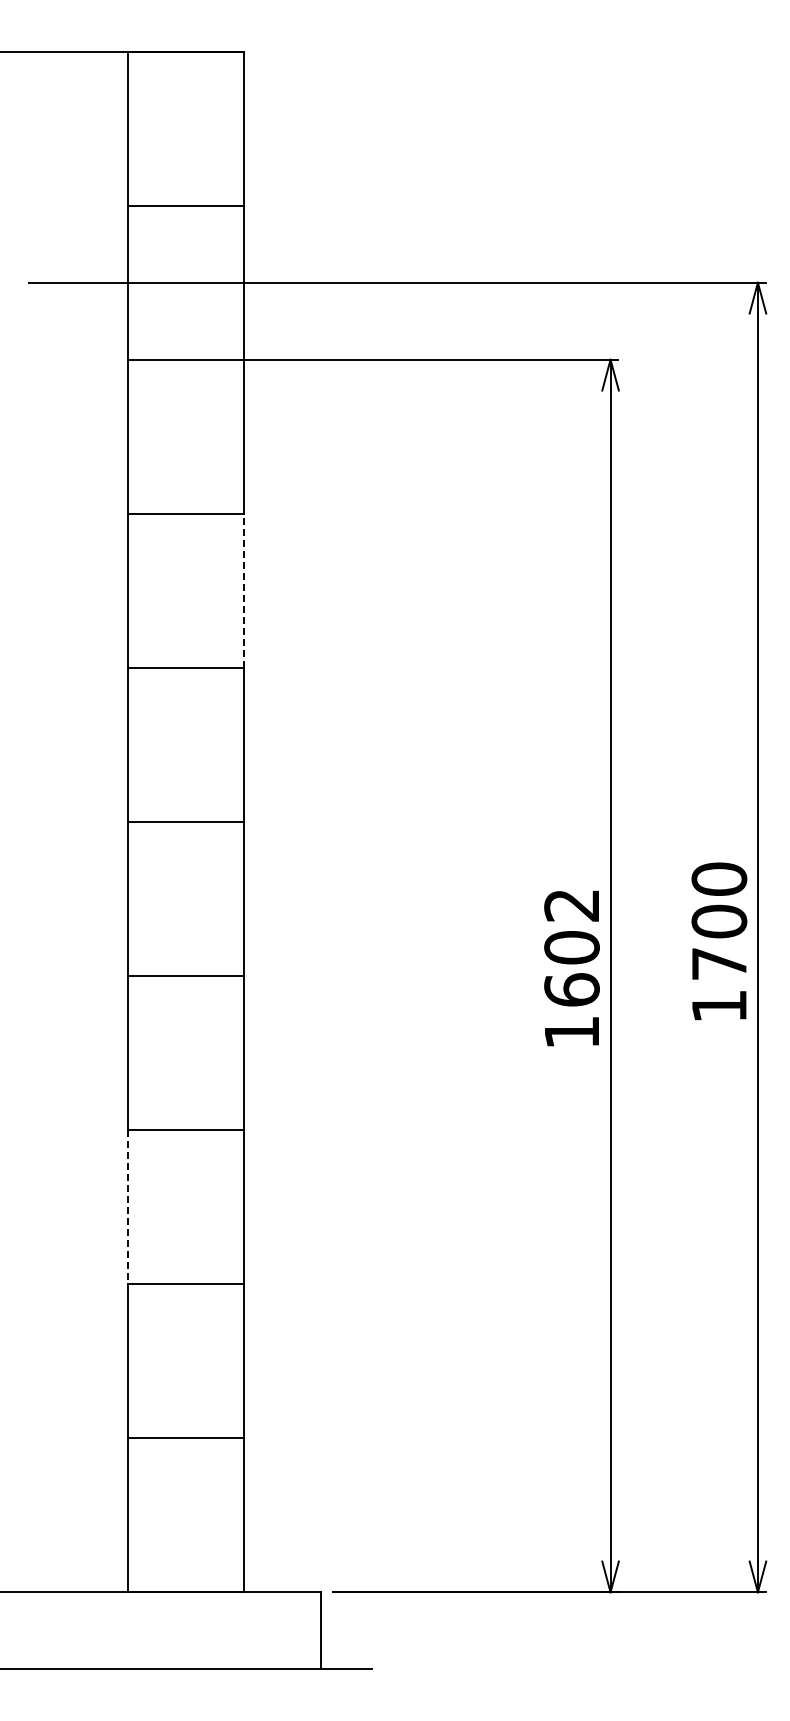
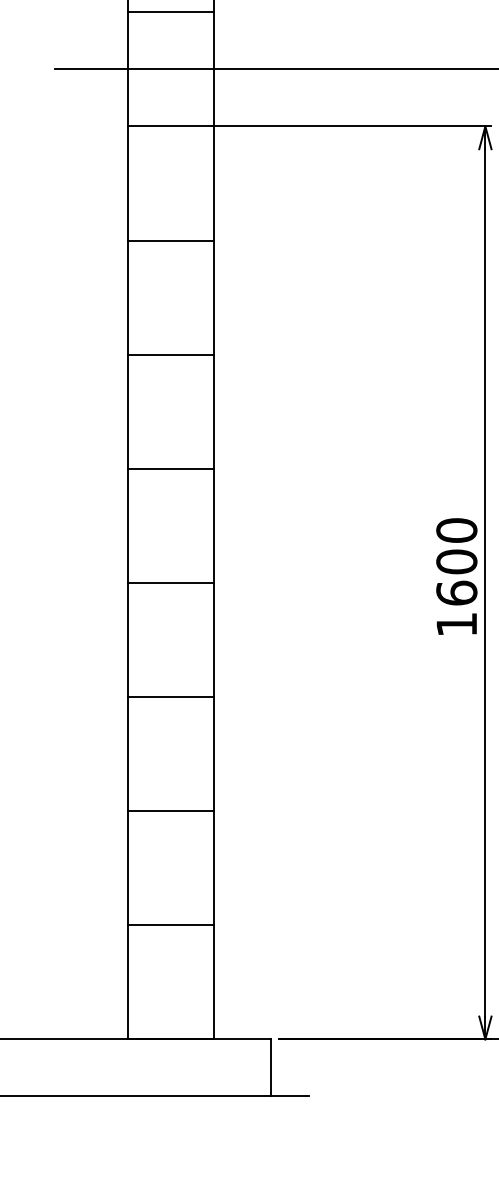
line: (243, 590) -> (213, 297), dashed -> solid
text: (571, 905) -> (456, 530), 1602 -> 1600
line: (128, 1207) -> (128, 754), dashed -> solid

